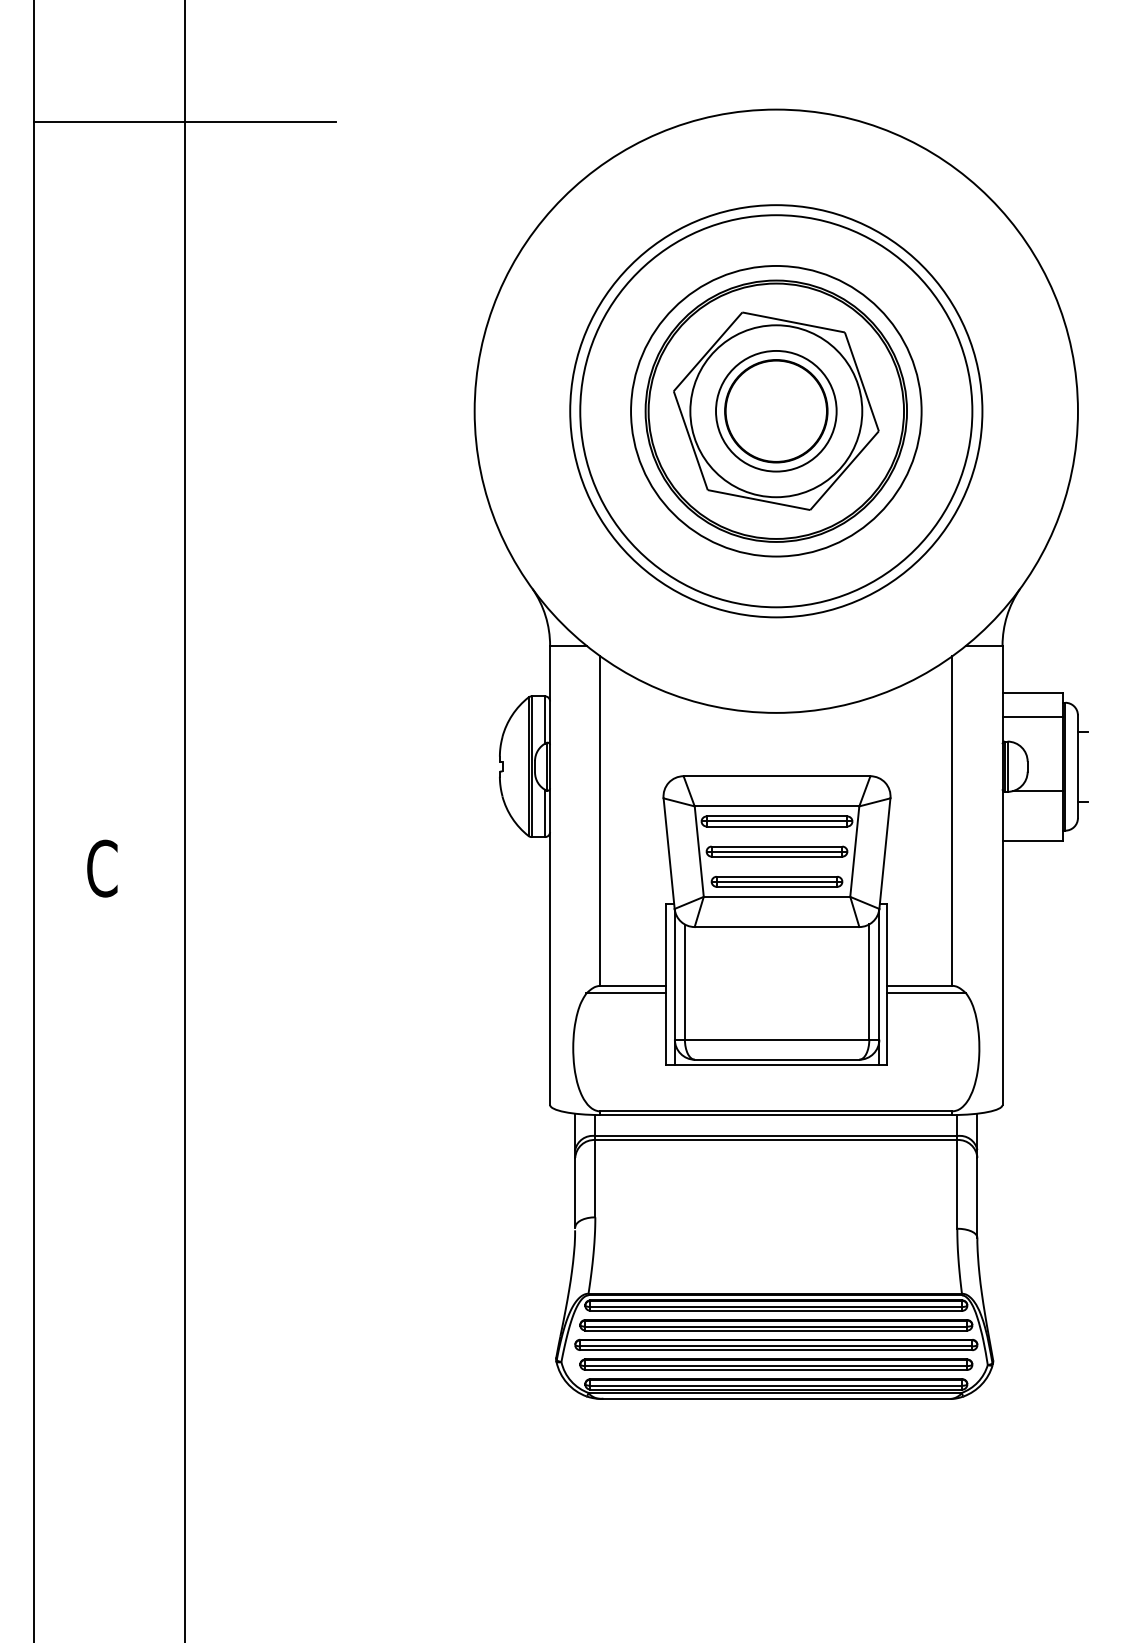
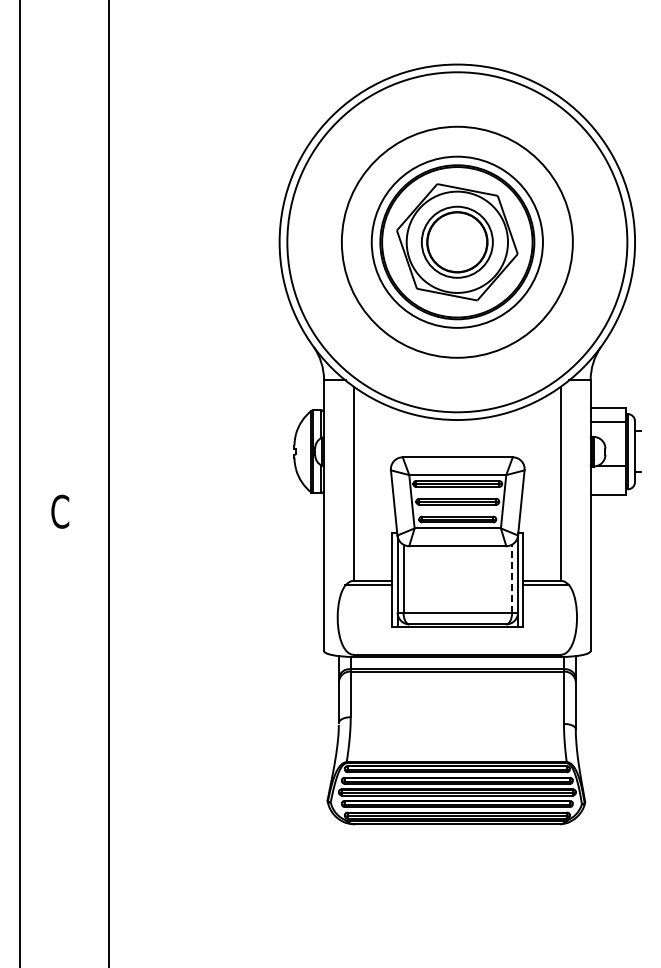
line: (184, 121) -> (108, 71), removed
circle: (774, 409) -> (456, 241), size x1.4
line: (869, 981) -> (512, 578), solid -> dashed

